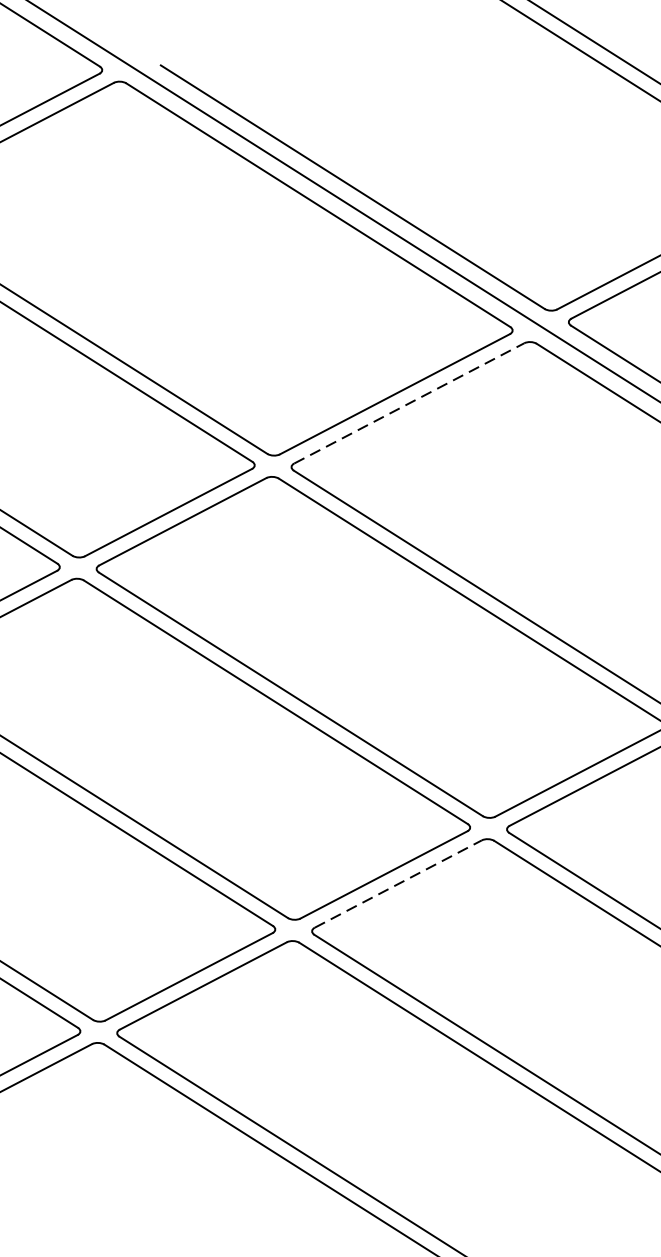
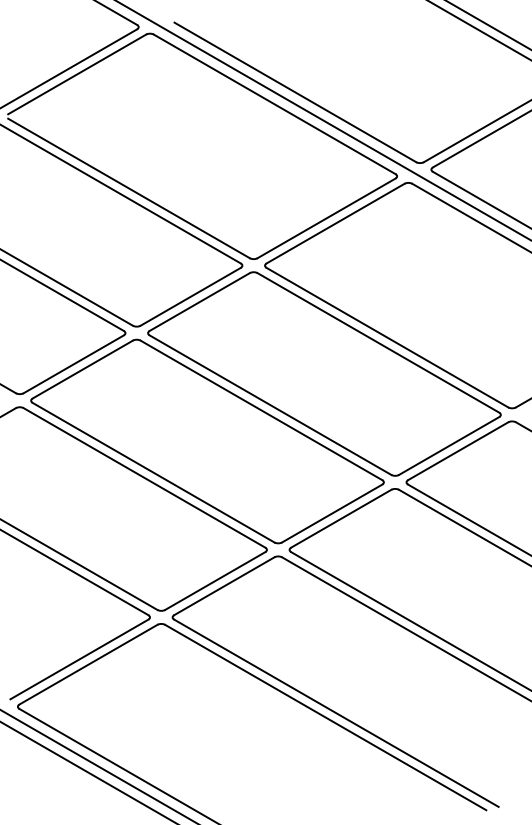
line: (409, 403) -> (335, 223), dashed -> solid
line: (398, 883) -> (341, 518), dashed -> solid

